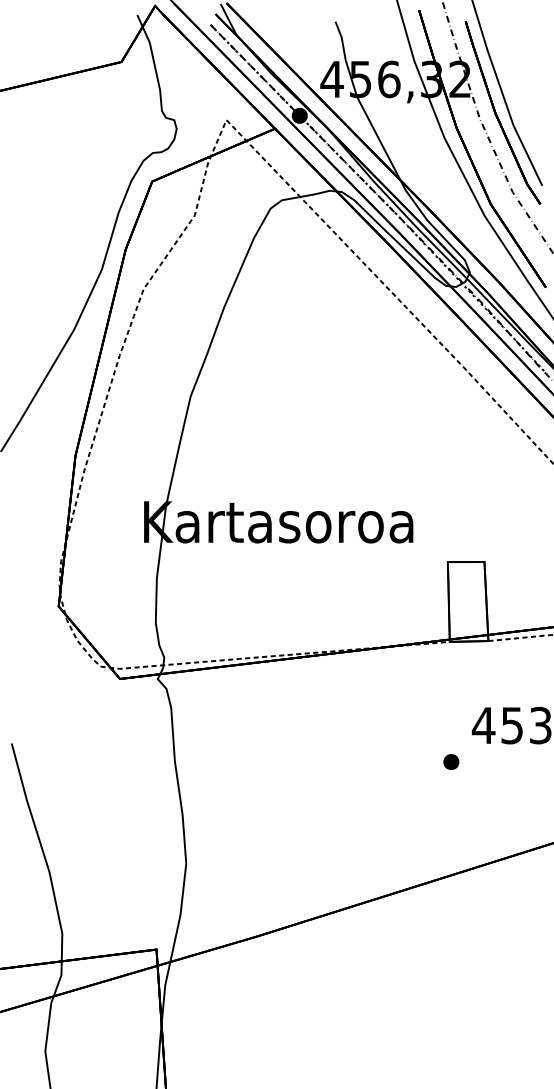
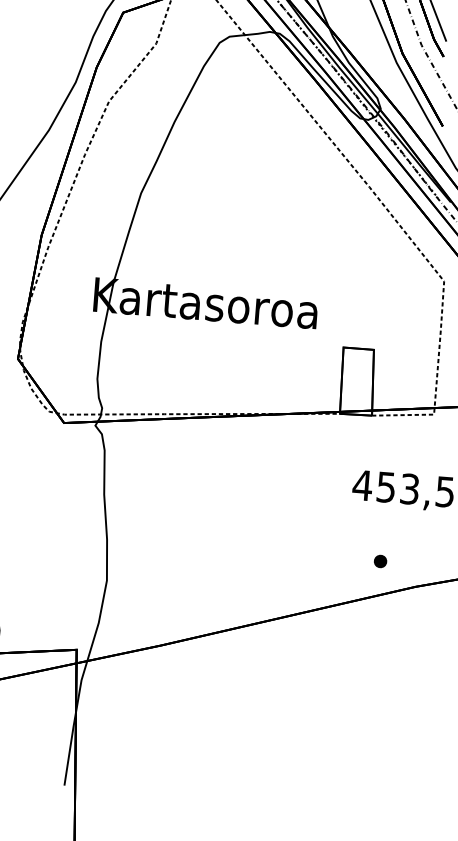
part: (451, 761) -> (380, 561), moved

